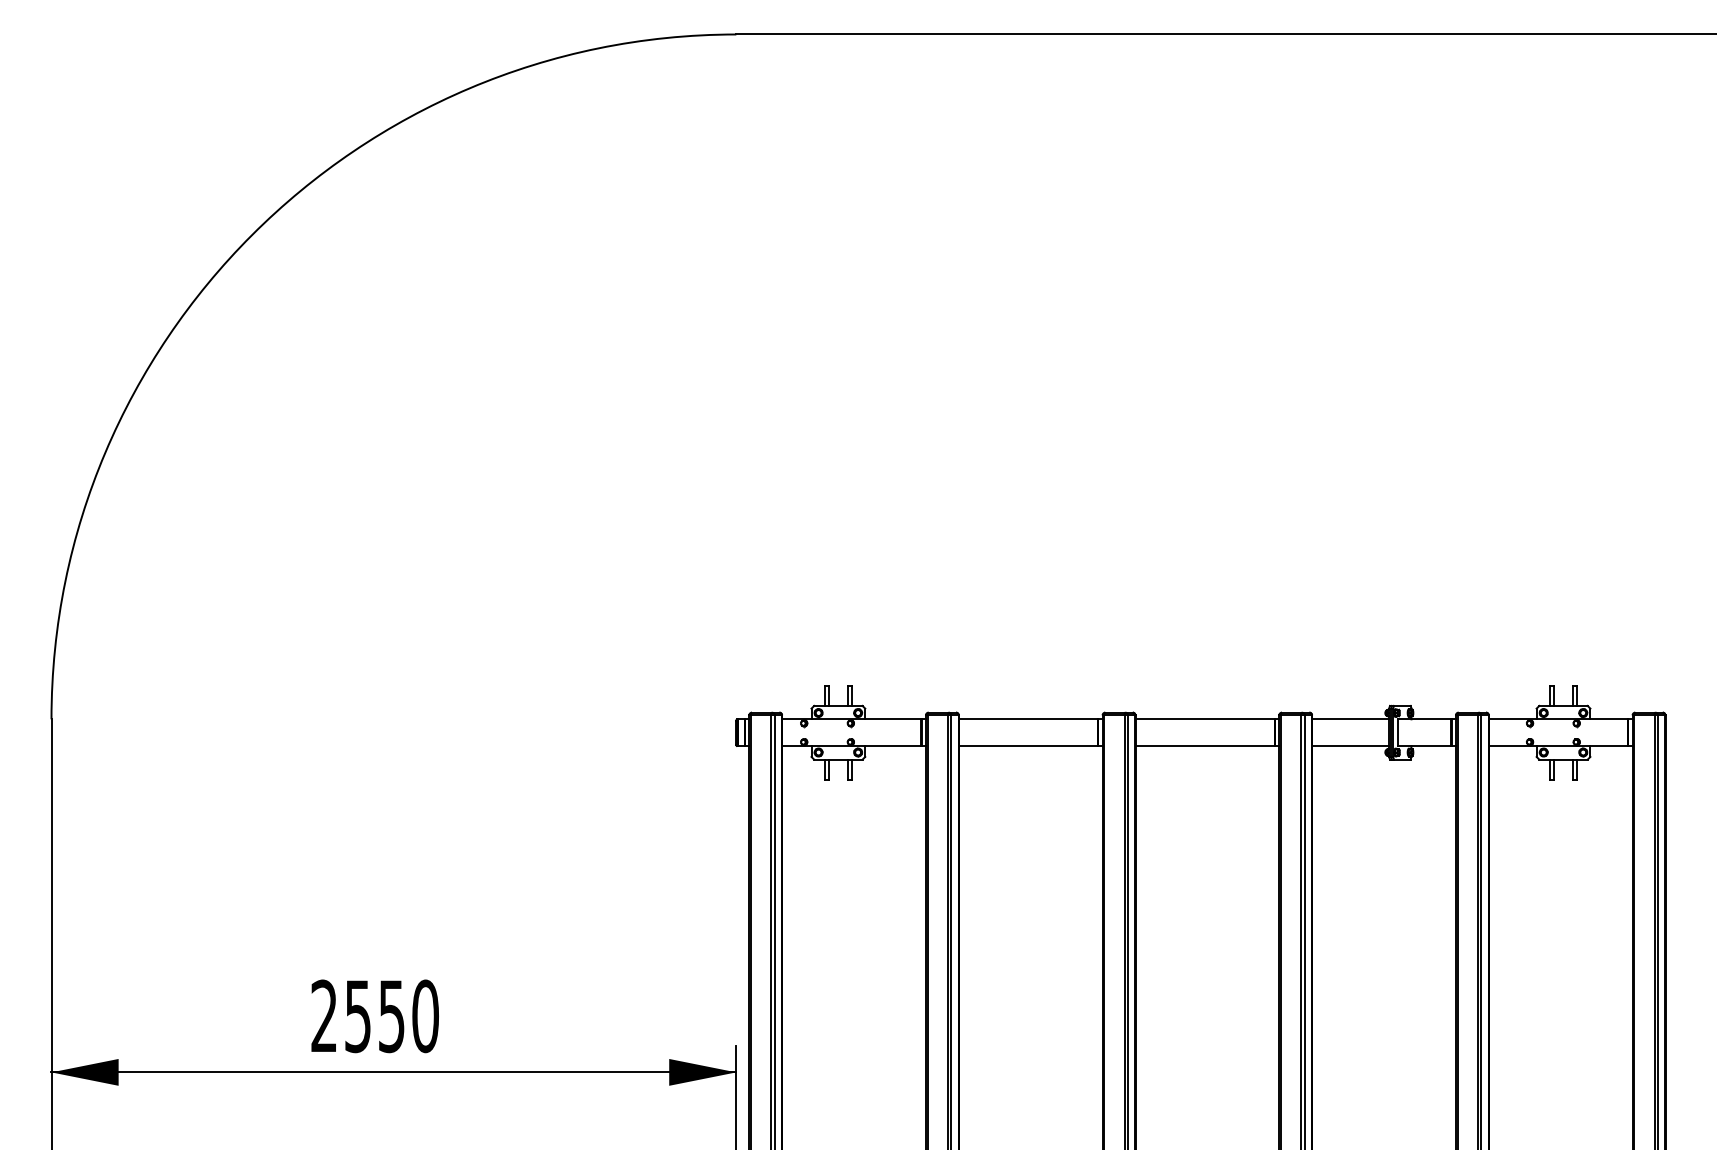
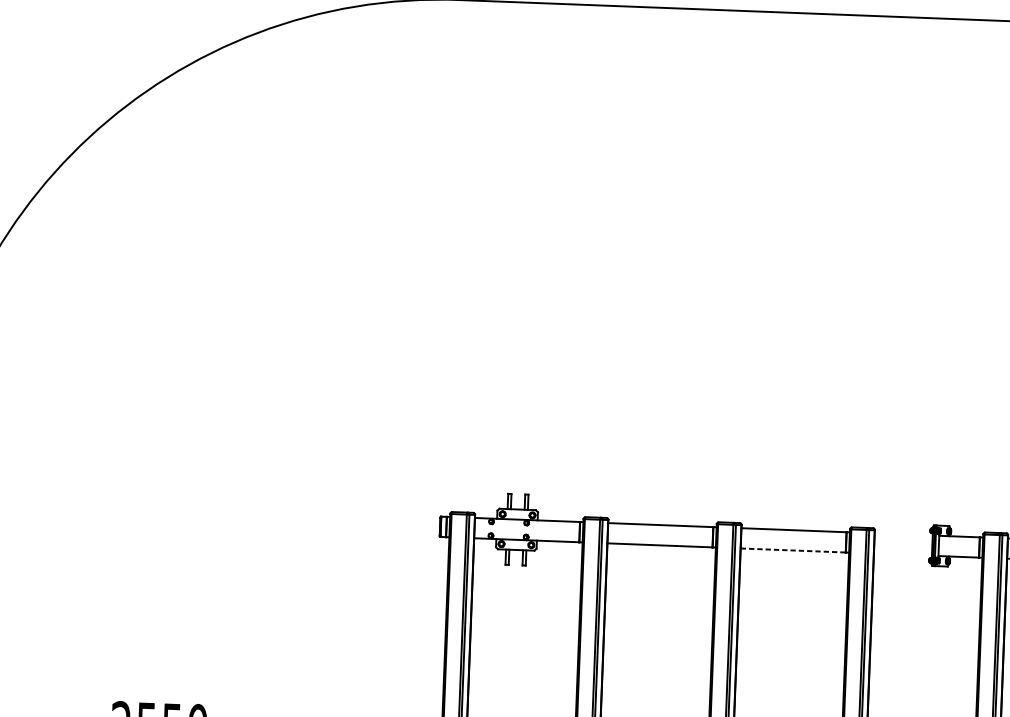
line: (1350, 719) -> (903, 534), removed
line: (1205, 746) -> (793, 550), solid -> dashed
line: (1350, 746) -> (902, 554), removed

